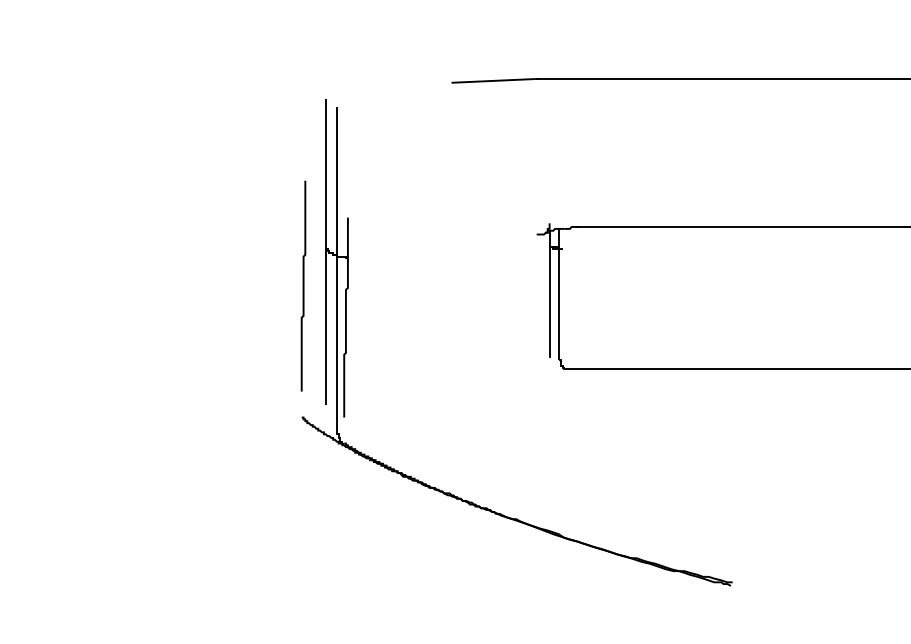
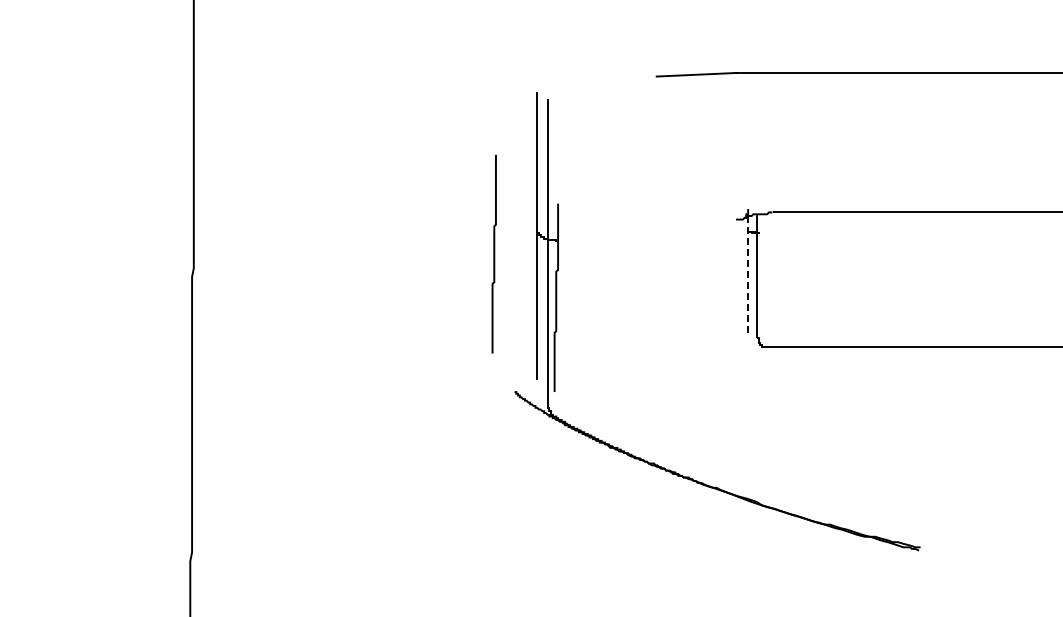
curve: (302, 286) -> (493, 254), moved
line: (549, 294) -> (748, 276), solid -> dashed

